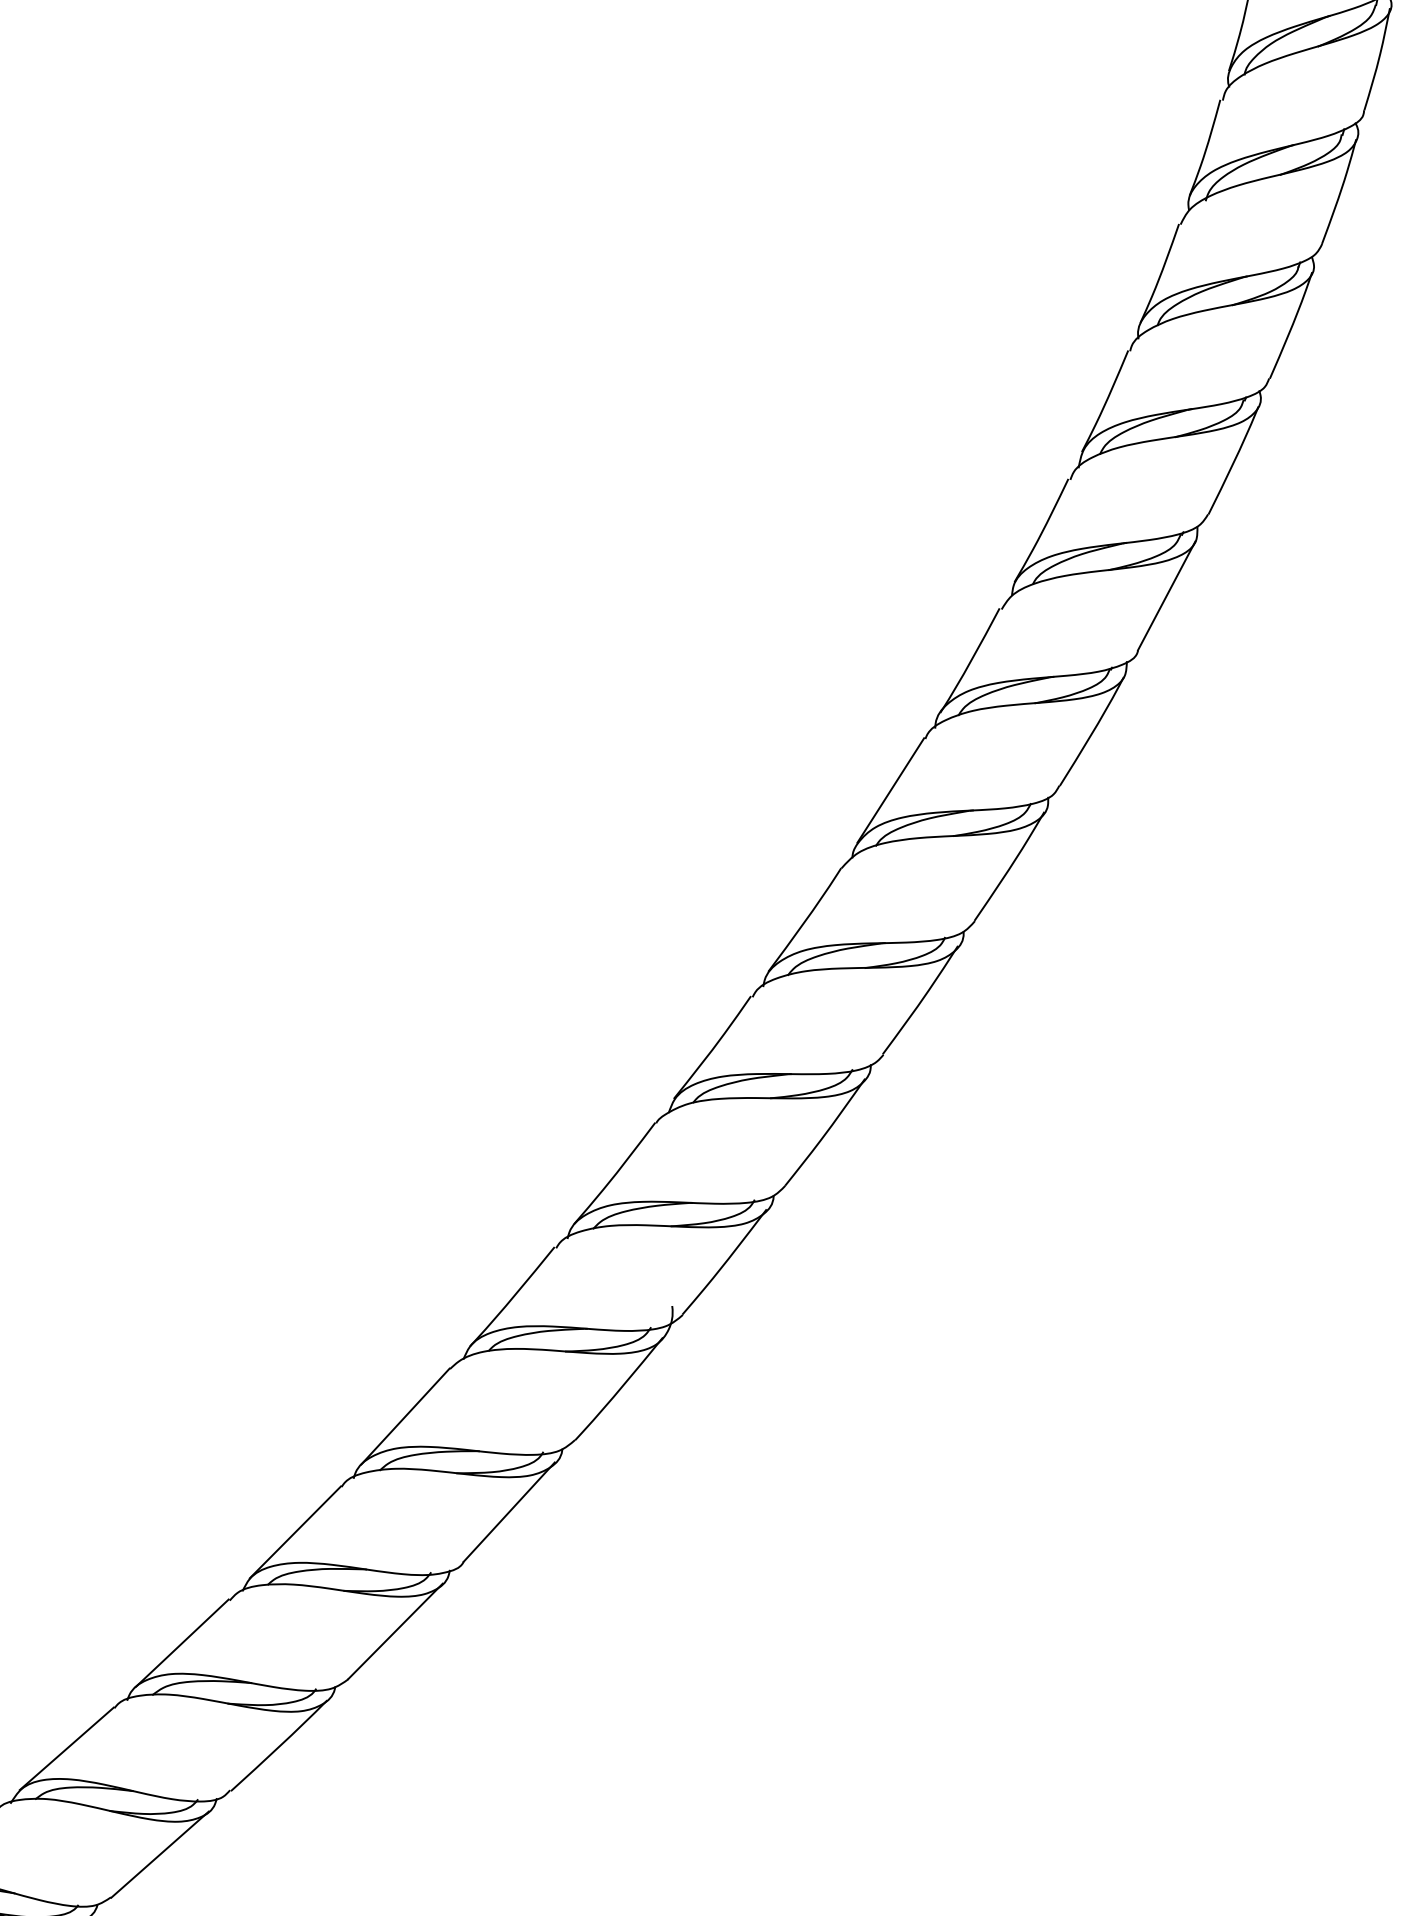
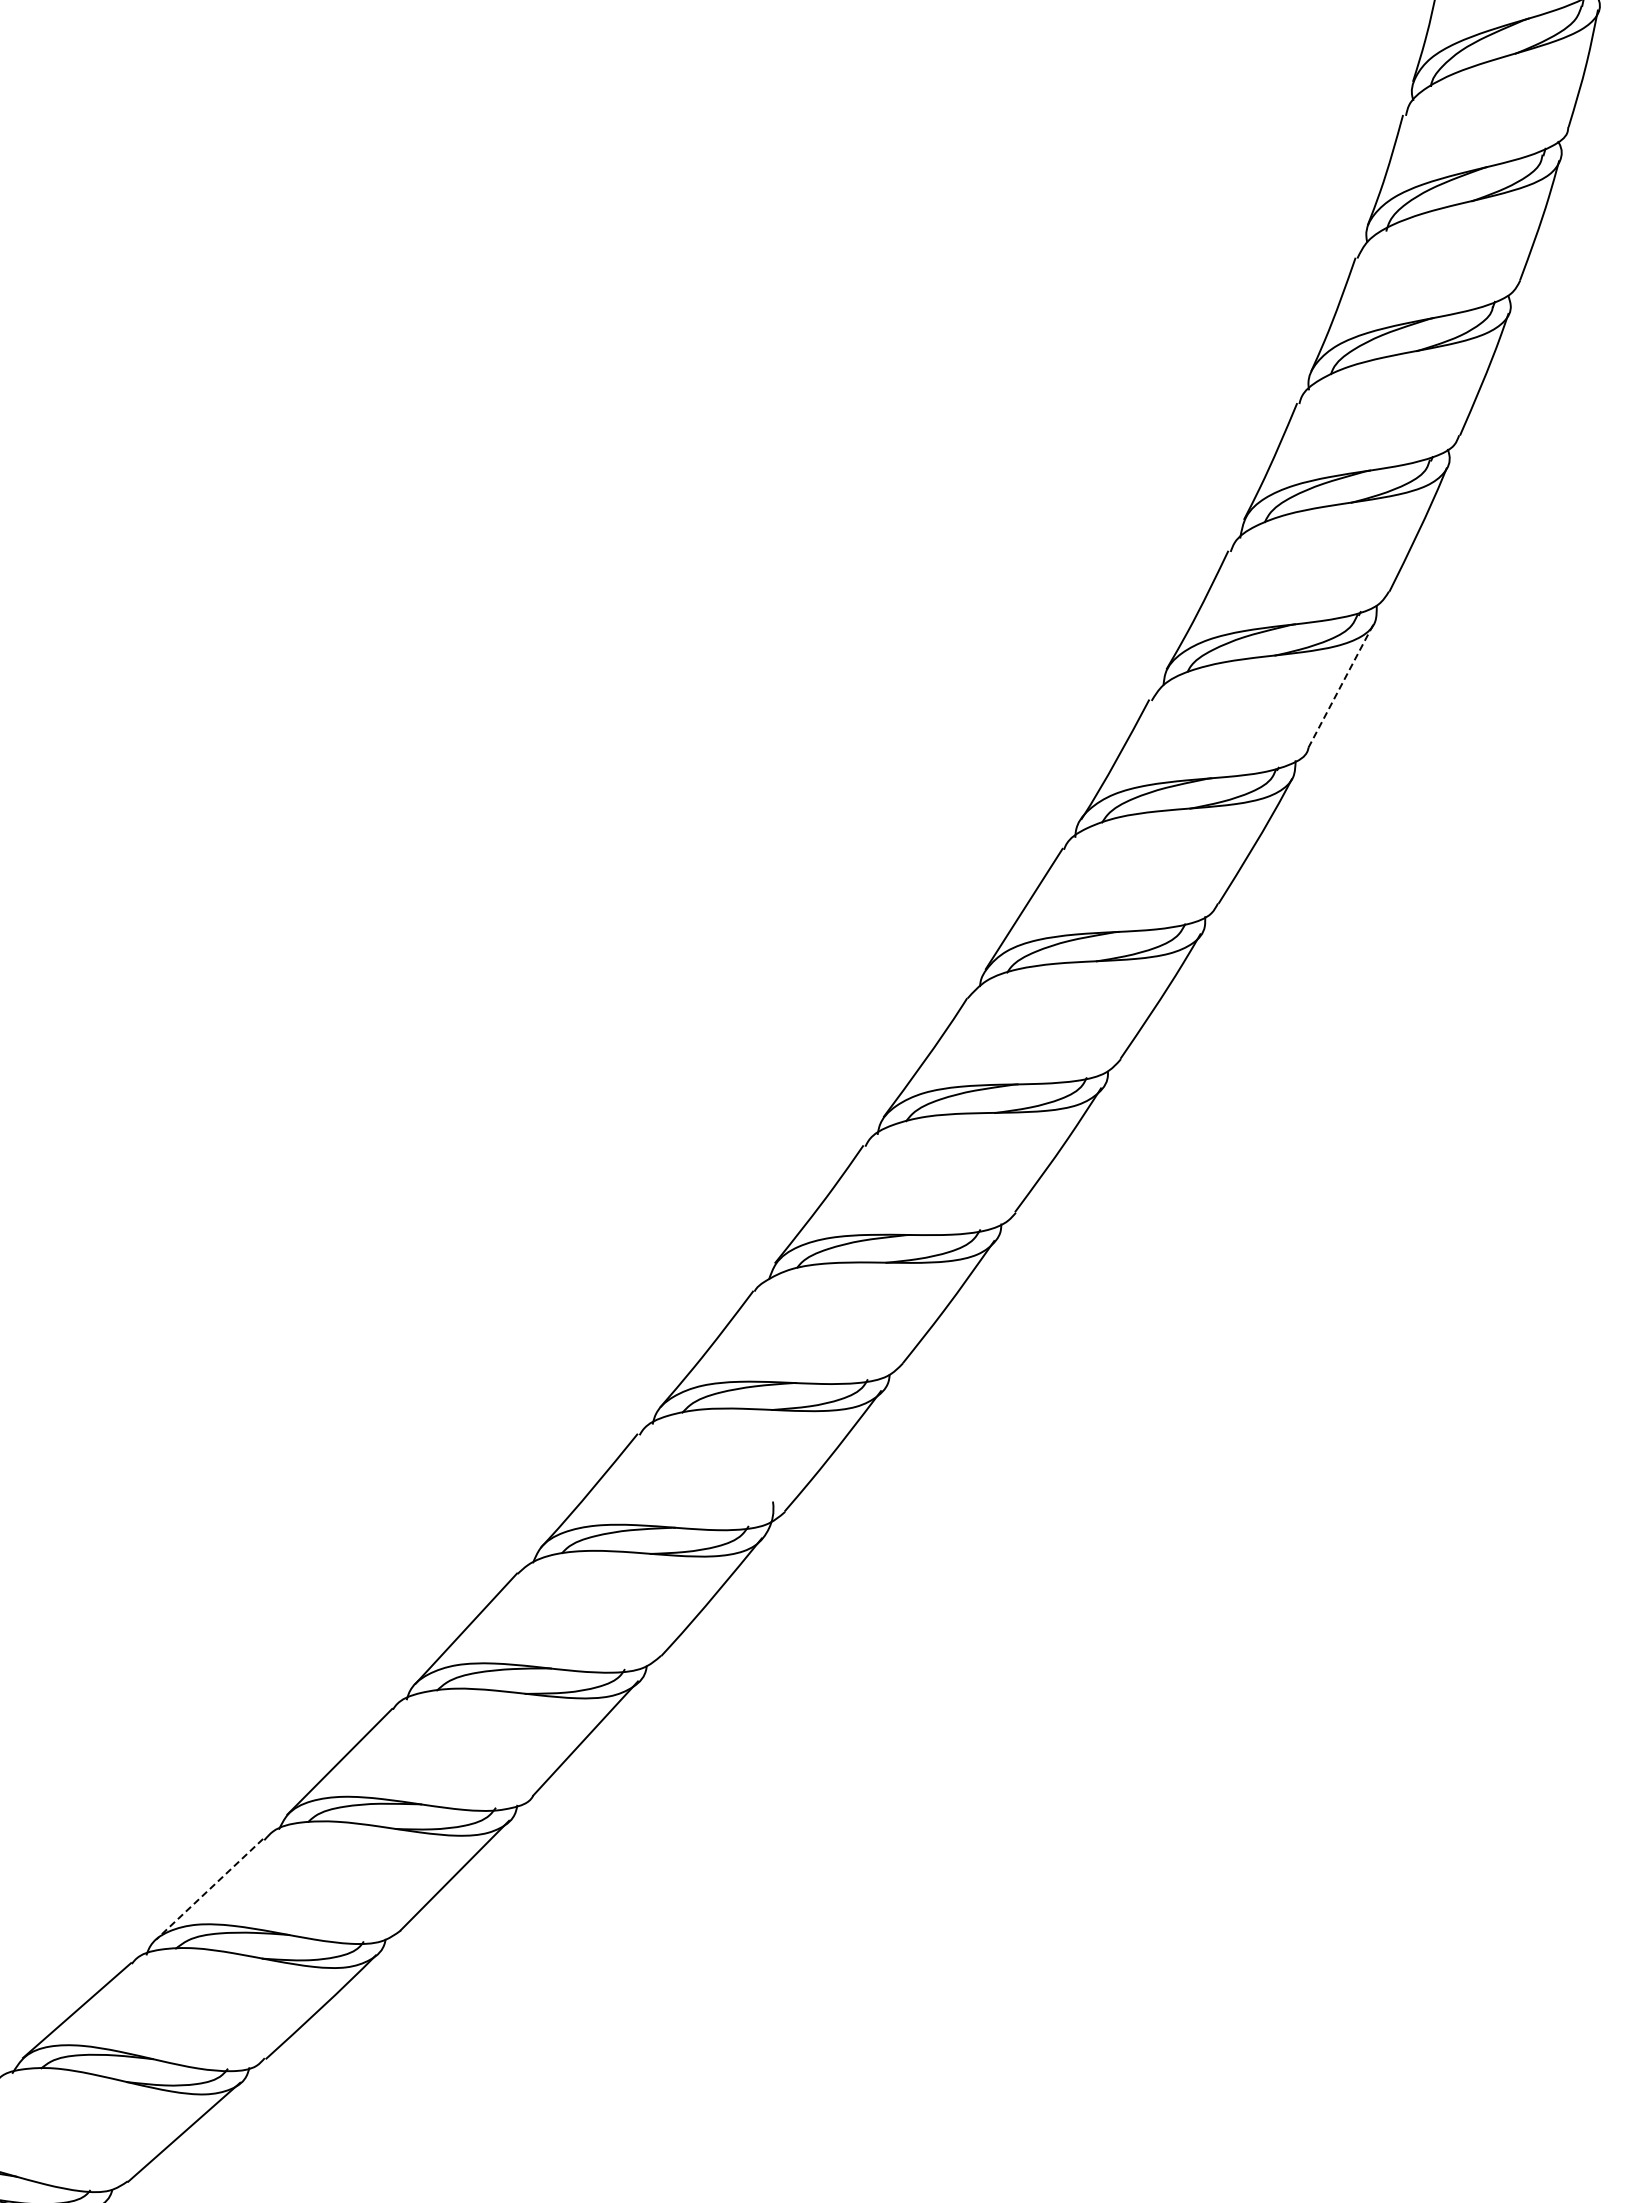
line: (1166, 596) -> (1341, 685), solid -> dashed
line: (182, 1643) -> (209, 1889), solid -> dashed

